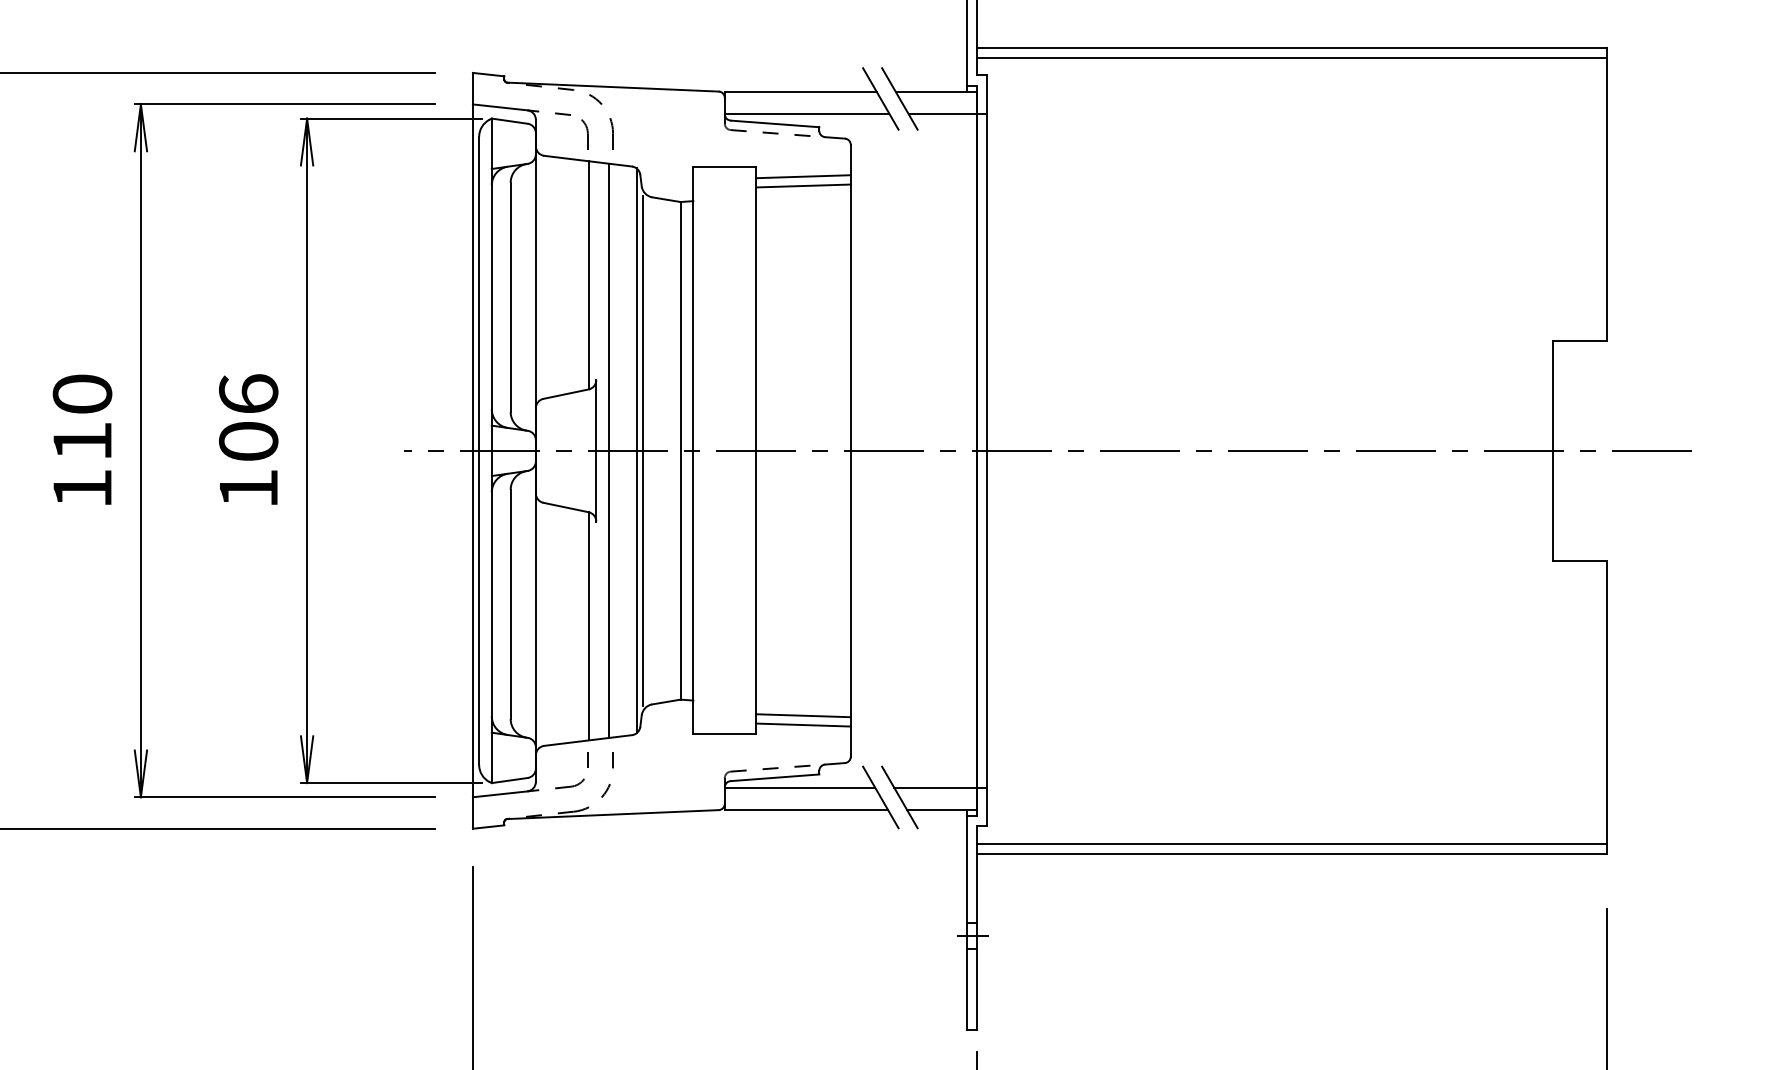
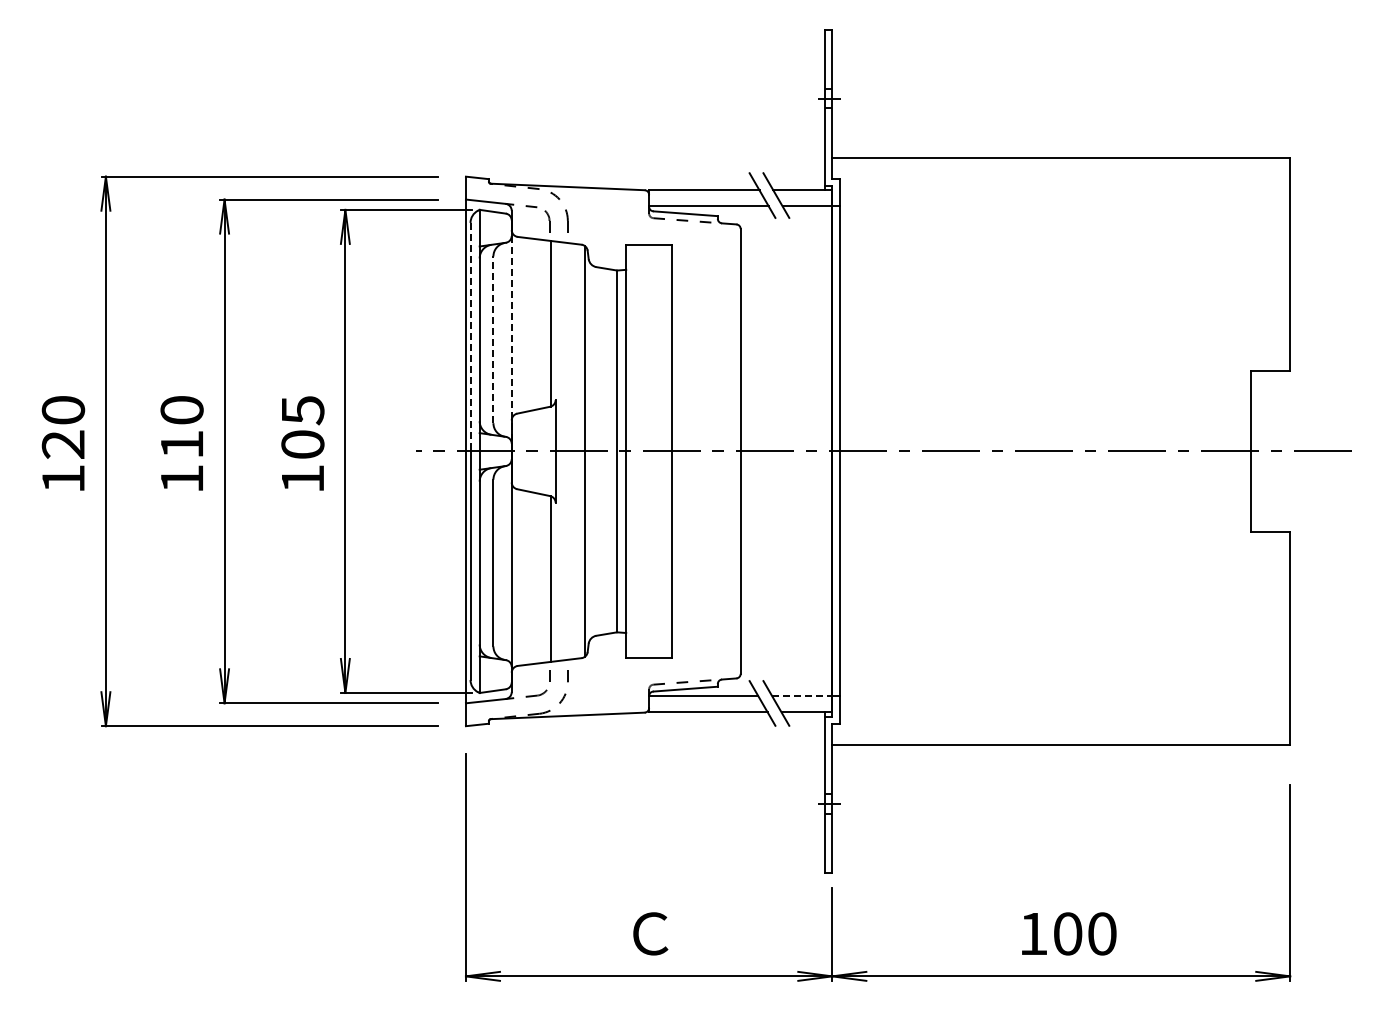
line: (1292, 57) -> (1061, 165), removed
line: (803, 177) -> (706, 252), removed
line: (803, 185) -> (706, 258), removed
line: (479, 294) -> (470, 337), solid -> dashed
line: (510, 296) -> (493, 339), solid -> dashed
line: (535, 296) -> (511, 339), solid -> dashed
text: (248, 394) -> (302, 410), 106 -> 105
line: (642, 449) -> (589, 450), removed
line: (608, 450) -> (564, 451), removed
line: (803, 715) -> (706, 643), removed
line: (803, 724) -> (706, 650), removed
line: (935, 787) -> (802, 696), solid -> dashed
line: (1292, 844) -> (1061, 737), removed

